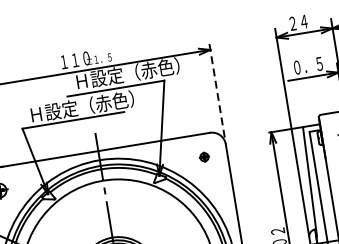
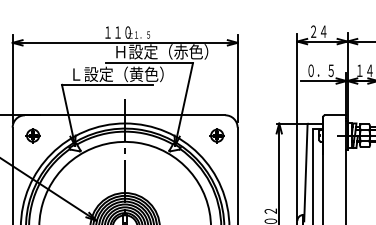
line: (216, 88) -> (237, 77), dashed -> solid
text: (71, 107) -> (107, 73), Ｈ設定（赤色） -> Ｌ設定（黄色）
part: (203, 156) -> (216, 135), size x1.67

